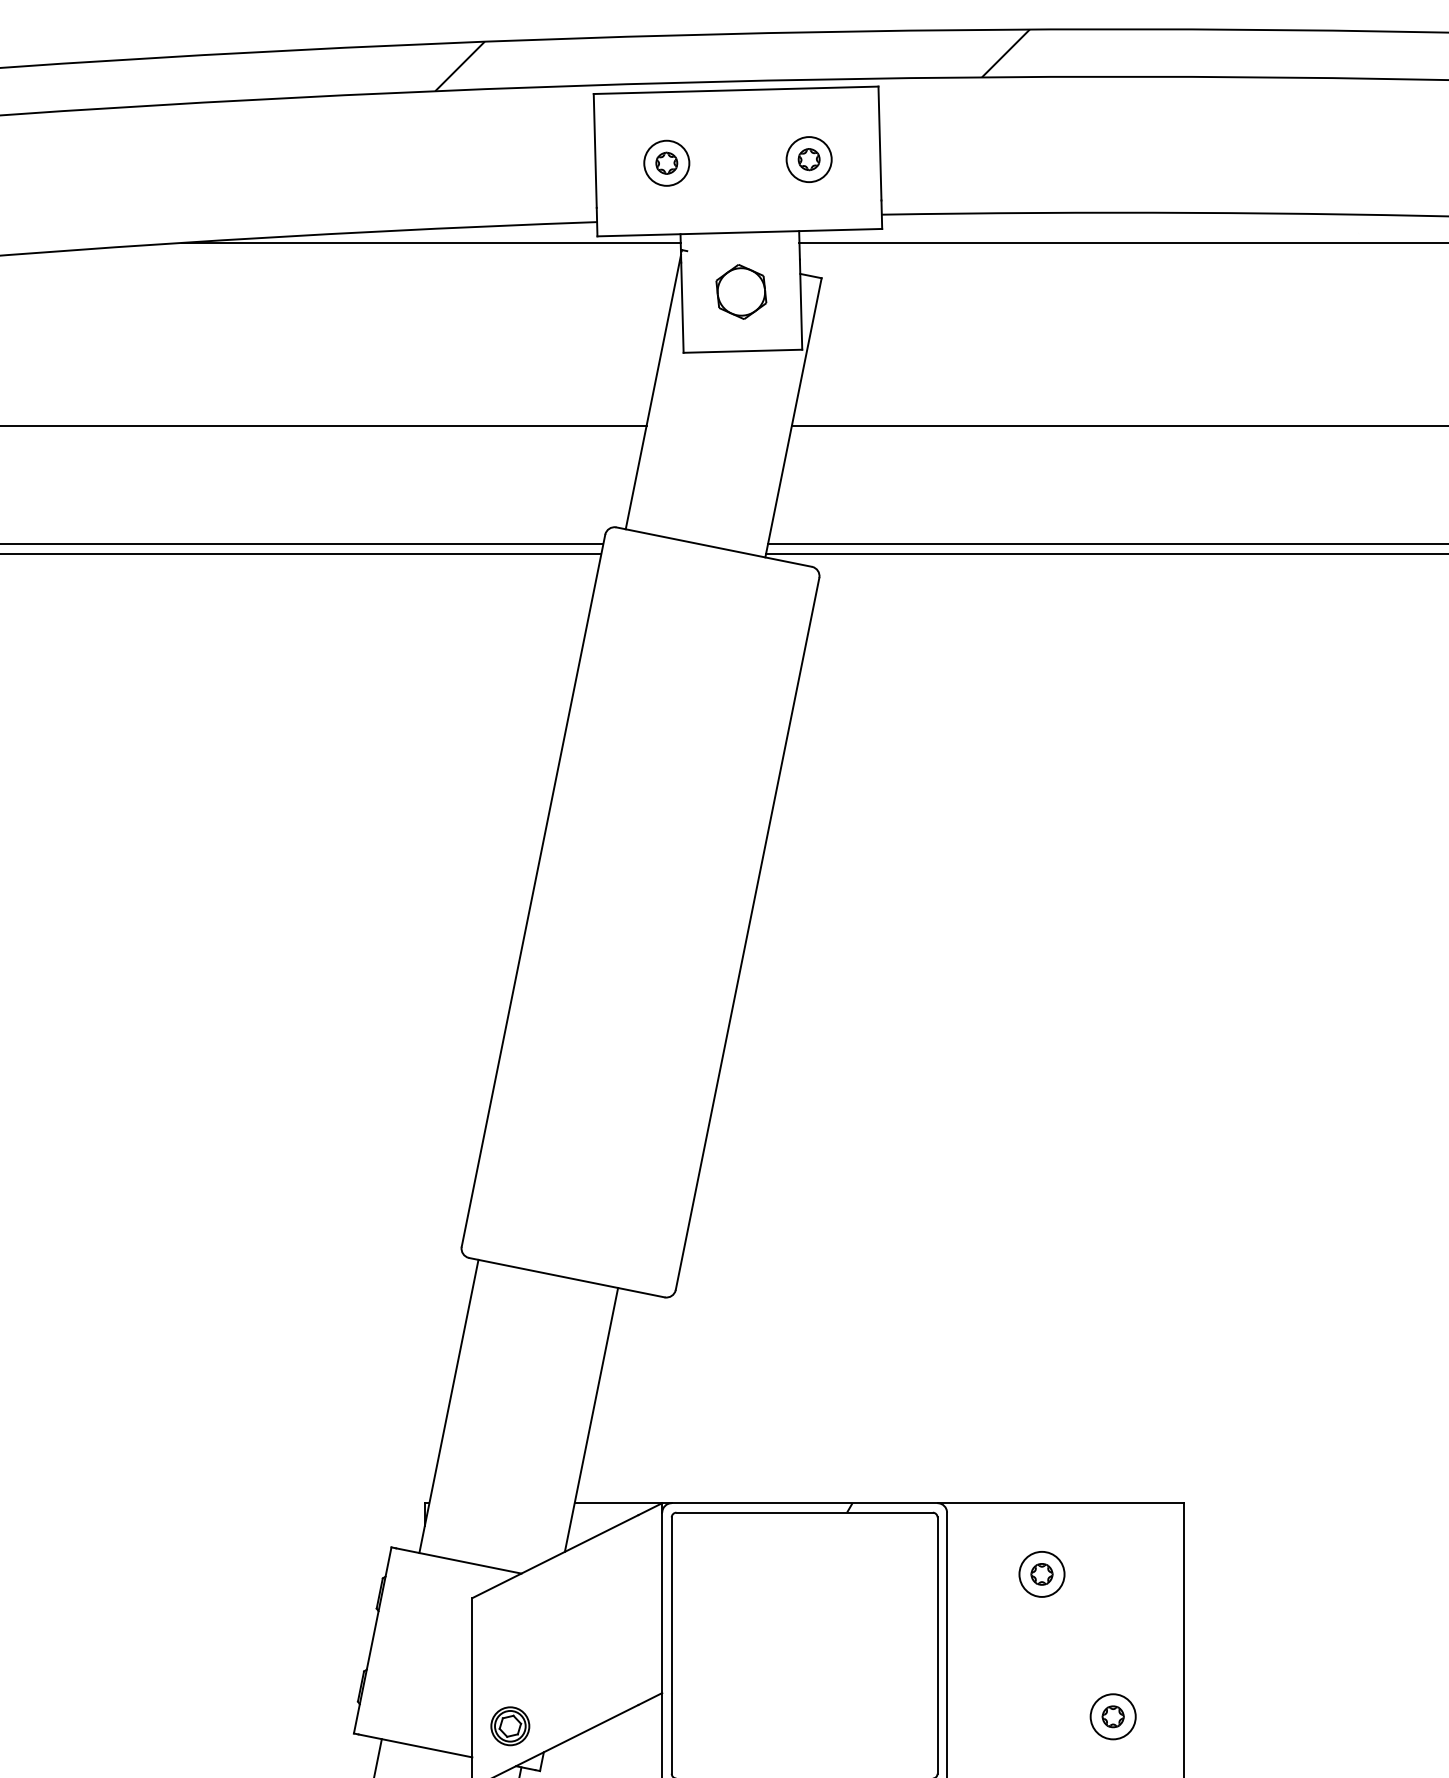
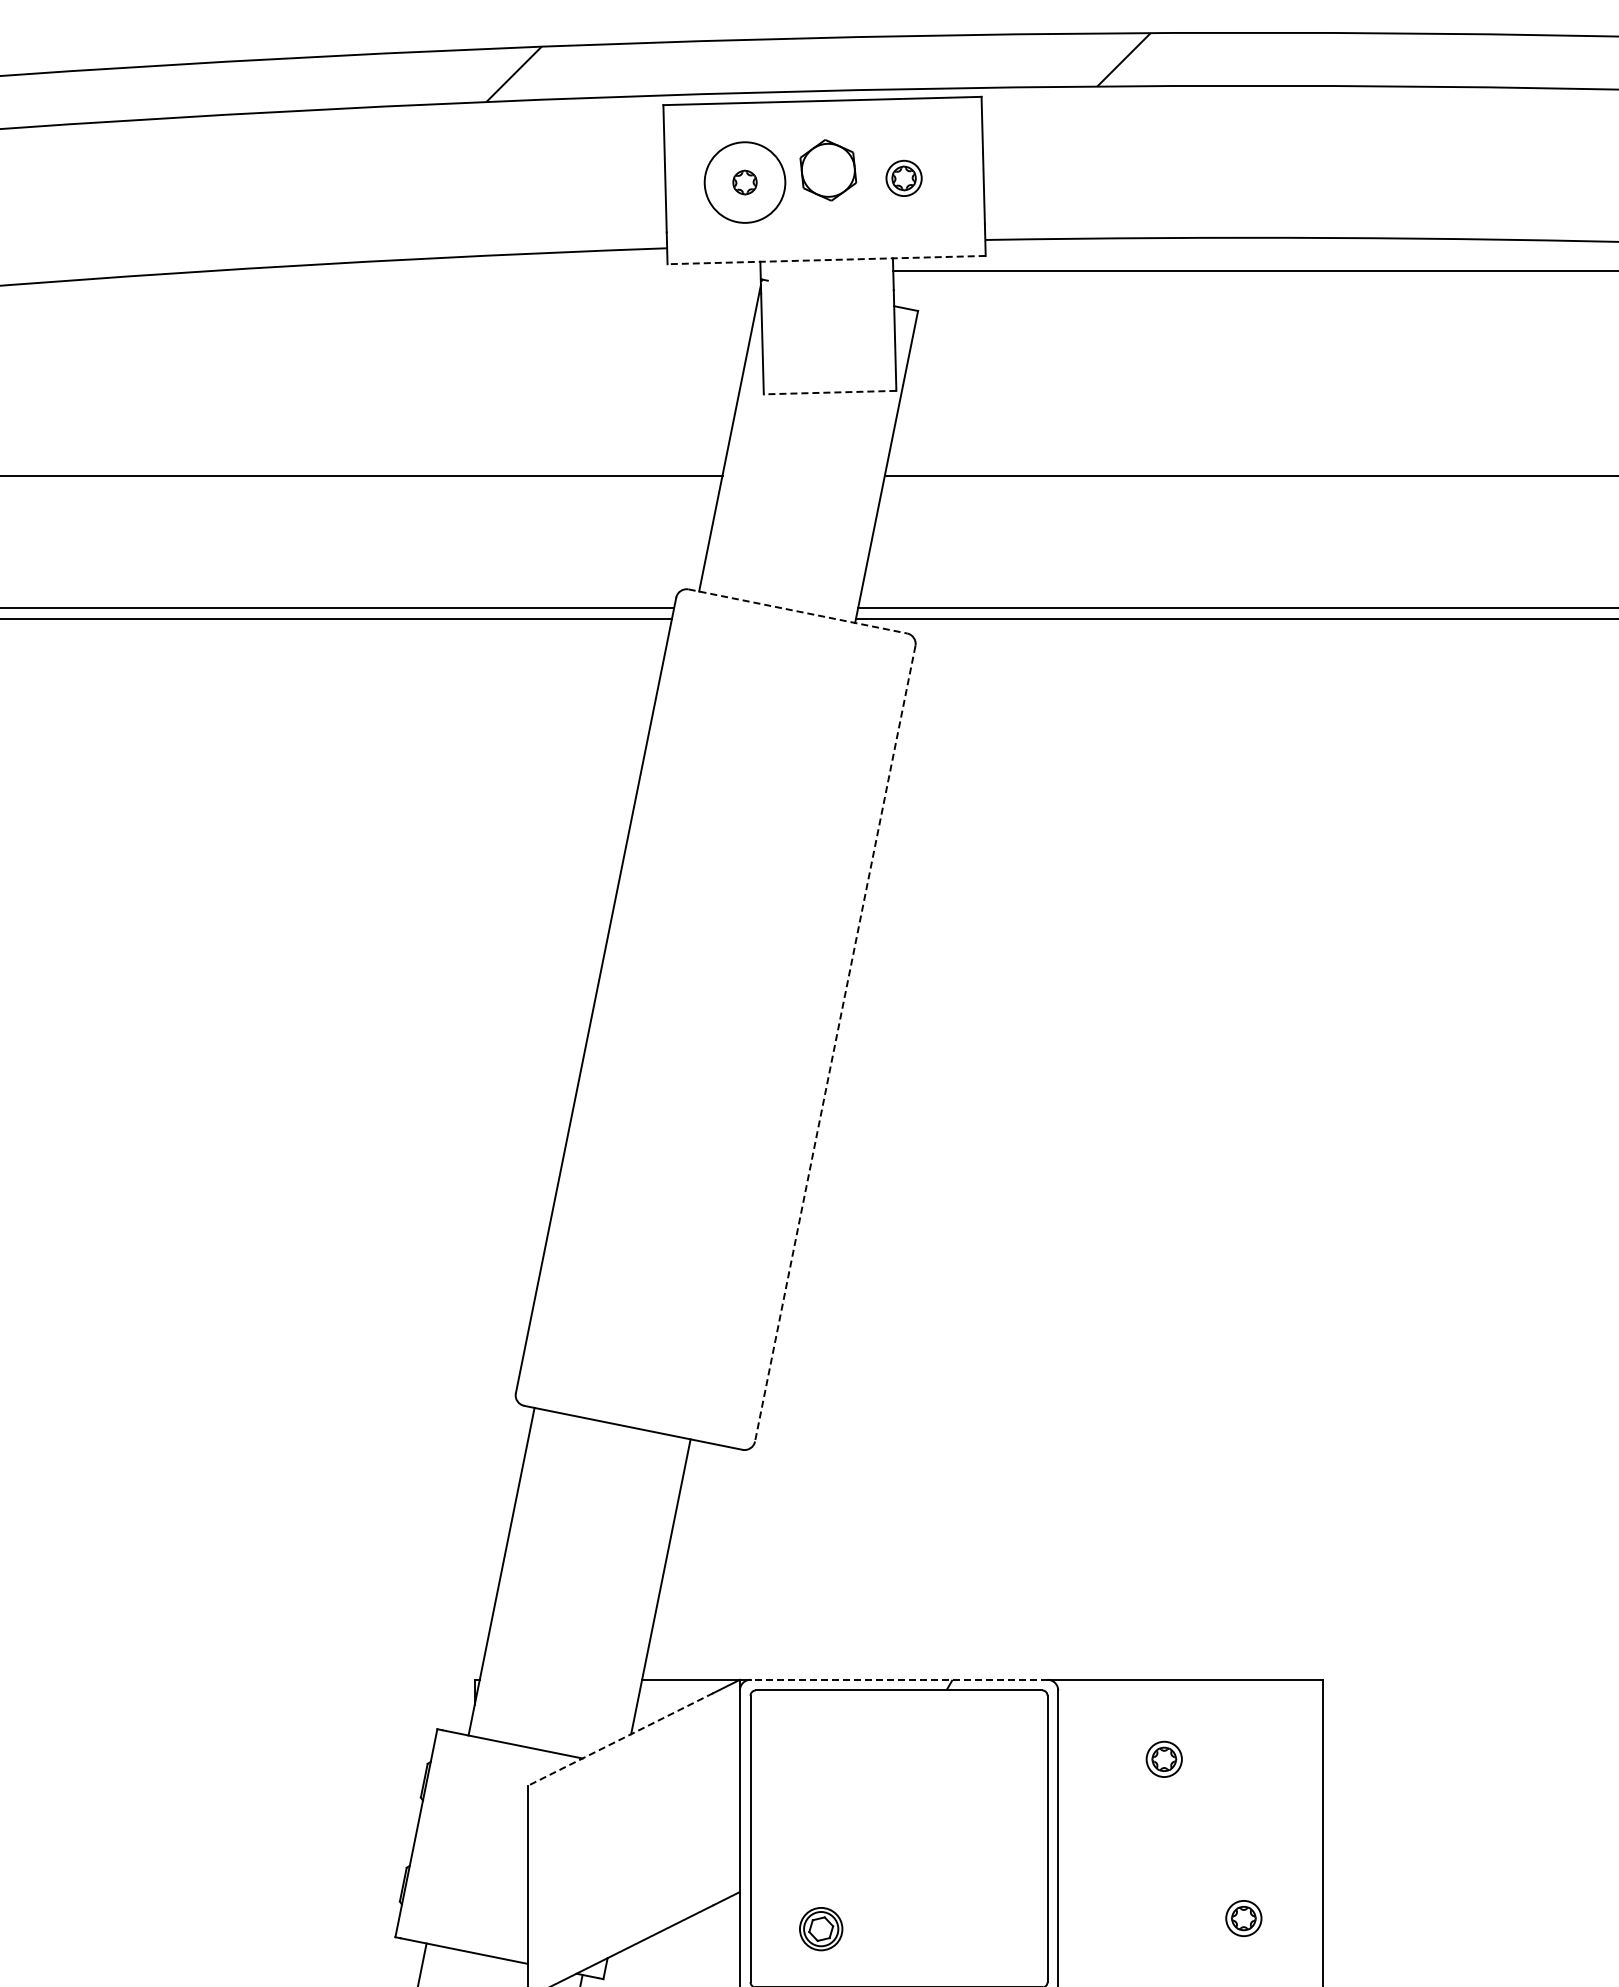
circle: (808, 159) -> (903, 178), size x0.7
circle: (666, 163) -> (744, 182), size x1.6
line: (739, 233) -> (826, 260), solid -> dashed
line: (430, 242) -> (481, 271), removed
part: (741, 292) -> (828, 170), moved
line: (742, 351) -> (829, 392), solid -> dashed
line: (714, 547) -> (798, 611), solid -> dashed
line: (747, 933) -> (835, 1043), solid -> dashed
line: (805, 1502) -> (899, 1679), solid -> dashed
line: (555, 1556) -> (620, 1739), solid -> dashed
circle: (1042, 1574) -> (1164, 1759), size x0.7
circle: (1112, 1716) -> (1243, 1918), size x0.7
part: (510, 1726) -> (821, 1929), moved

